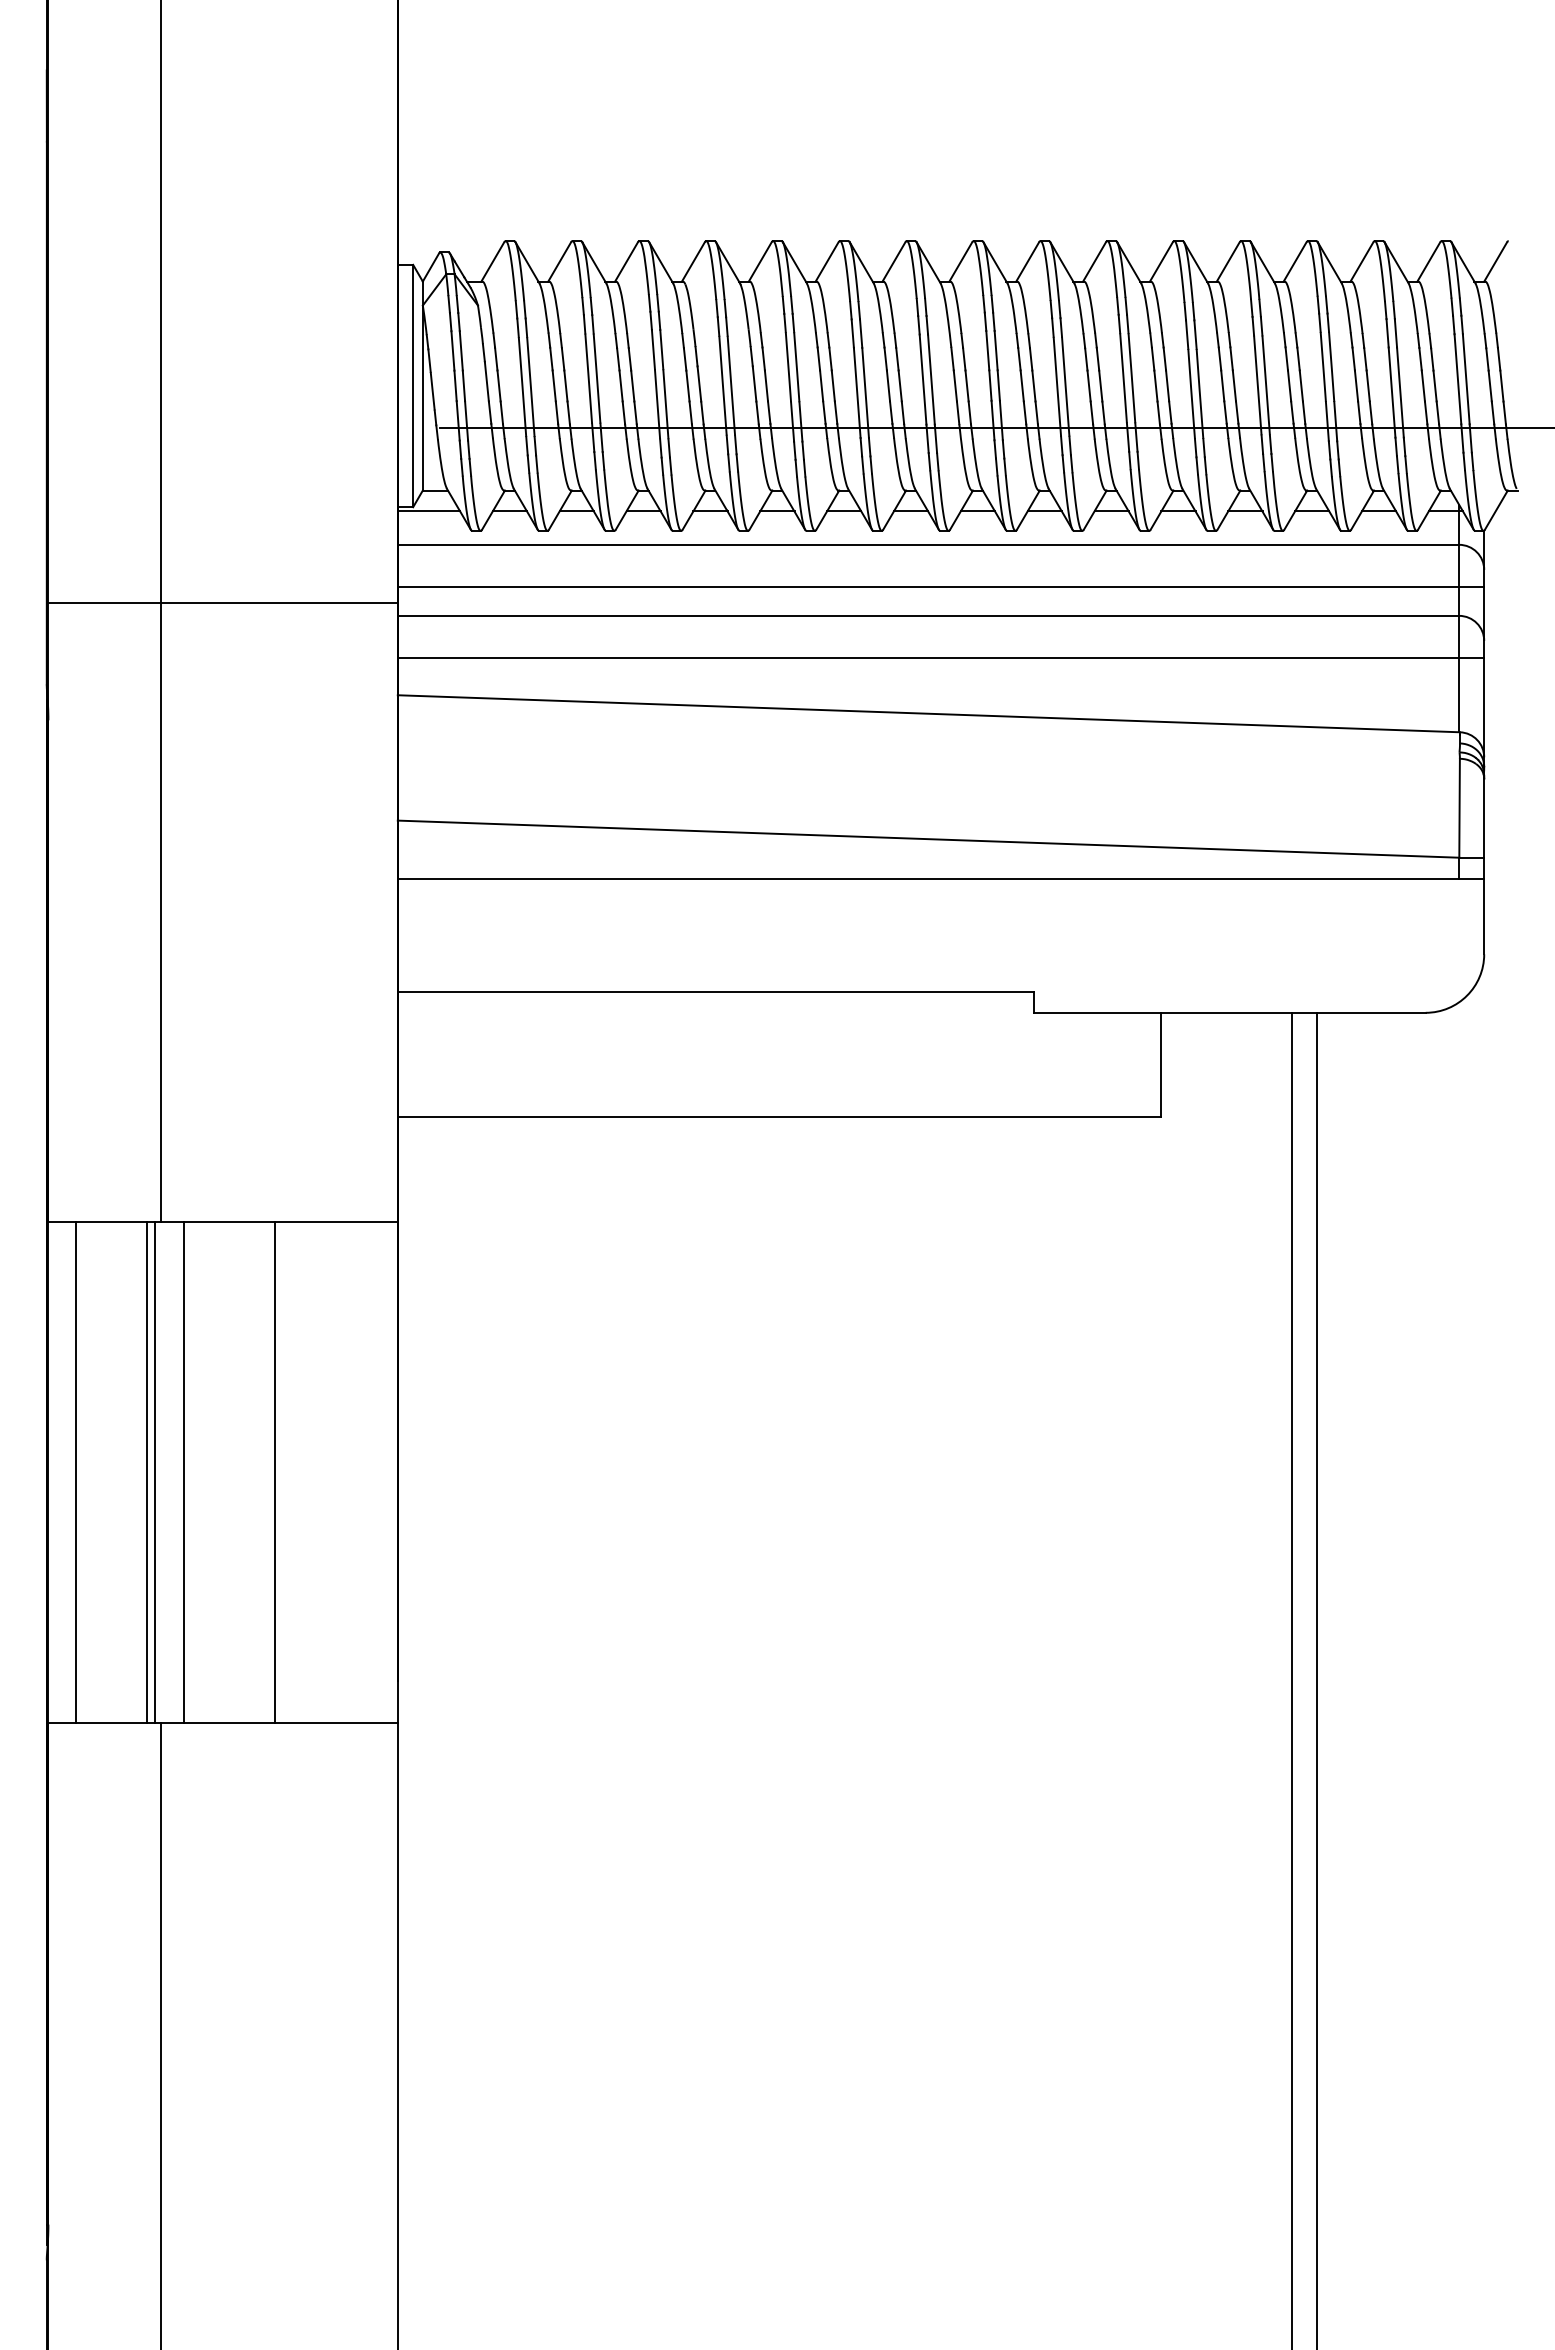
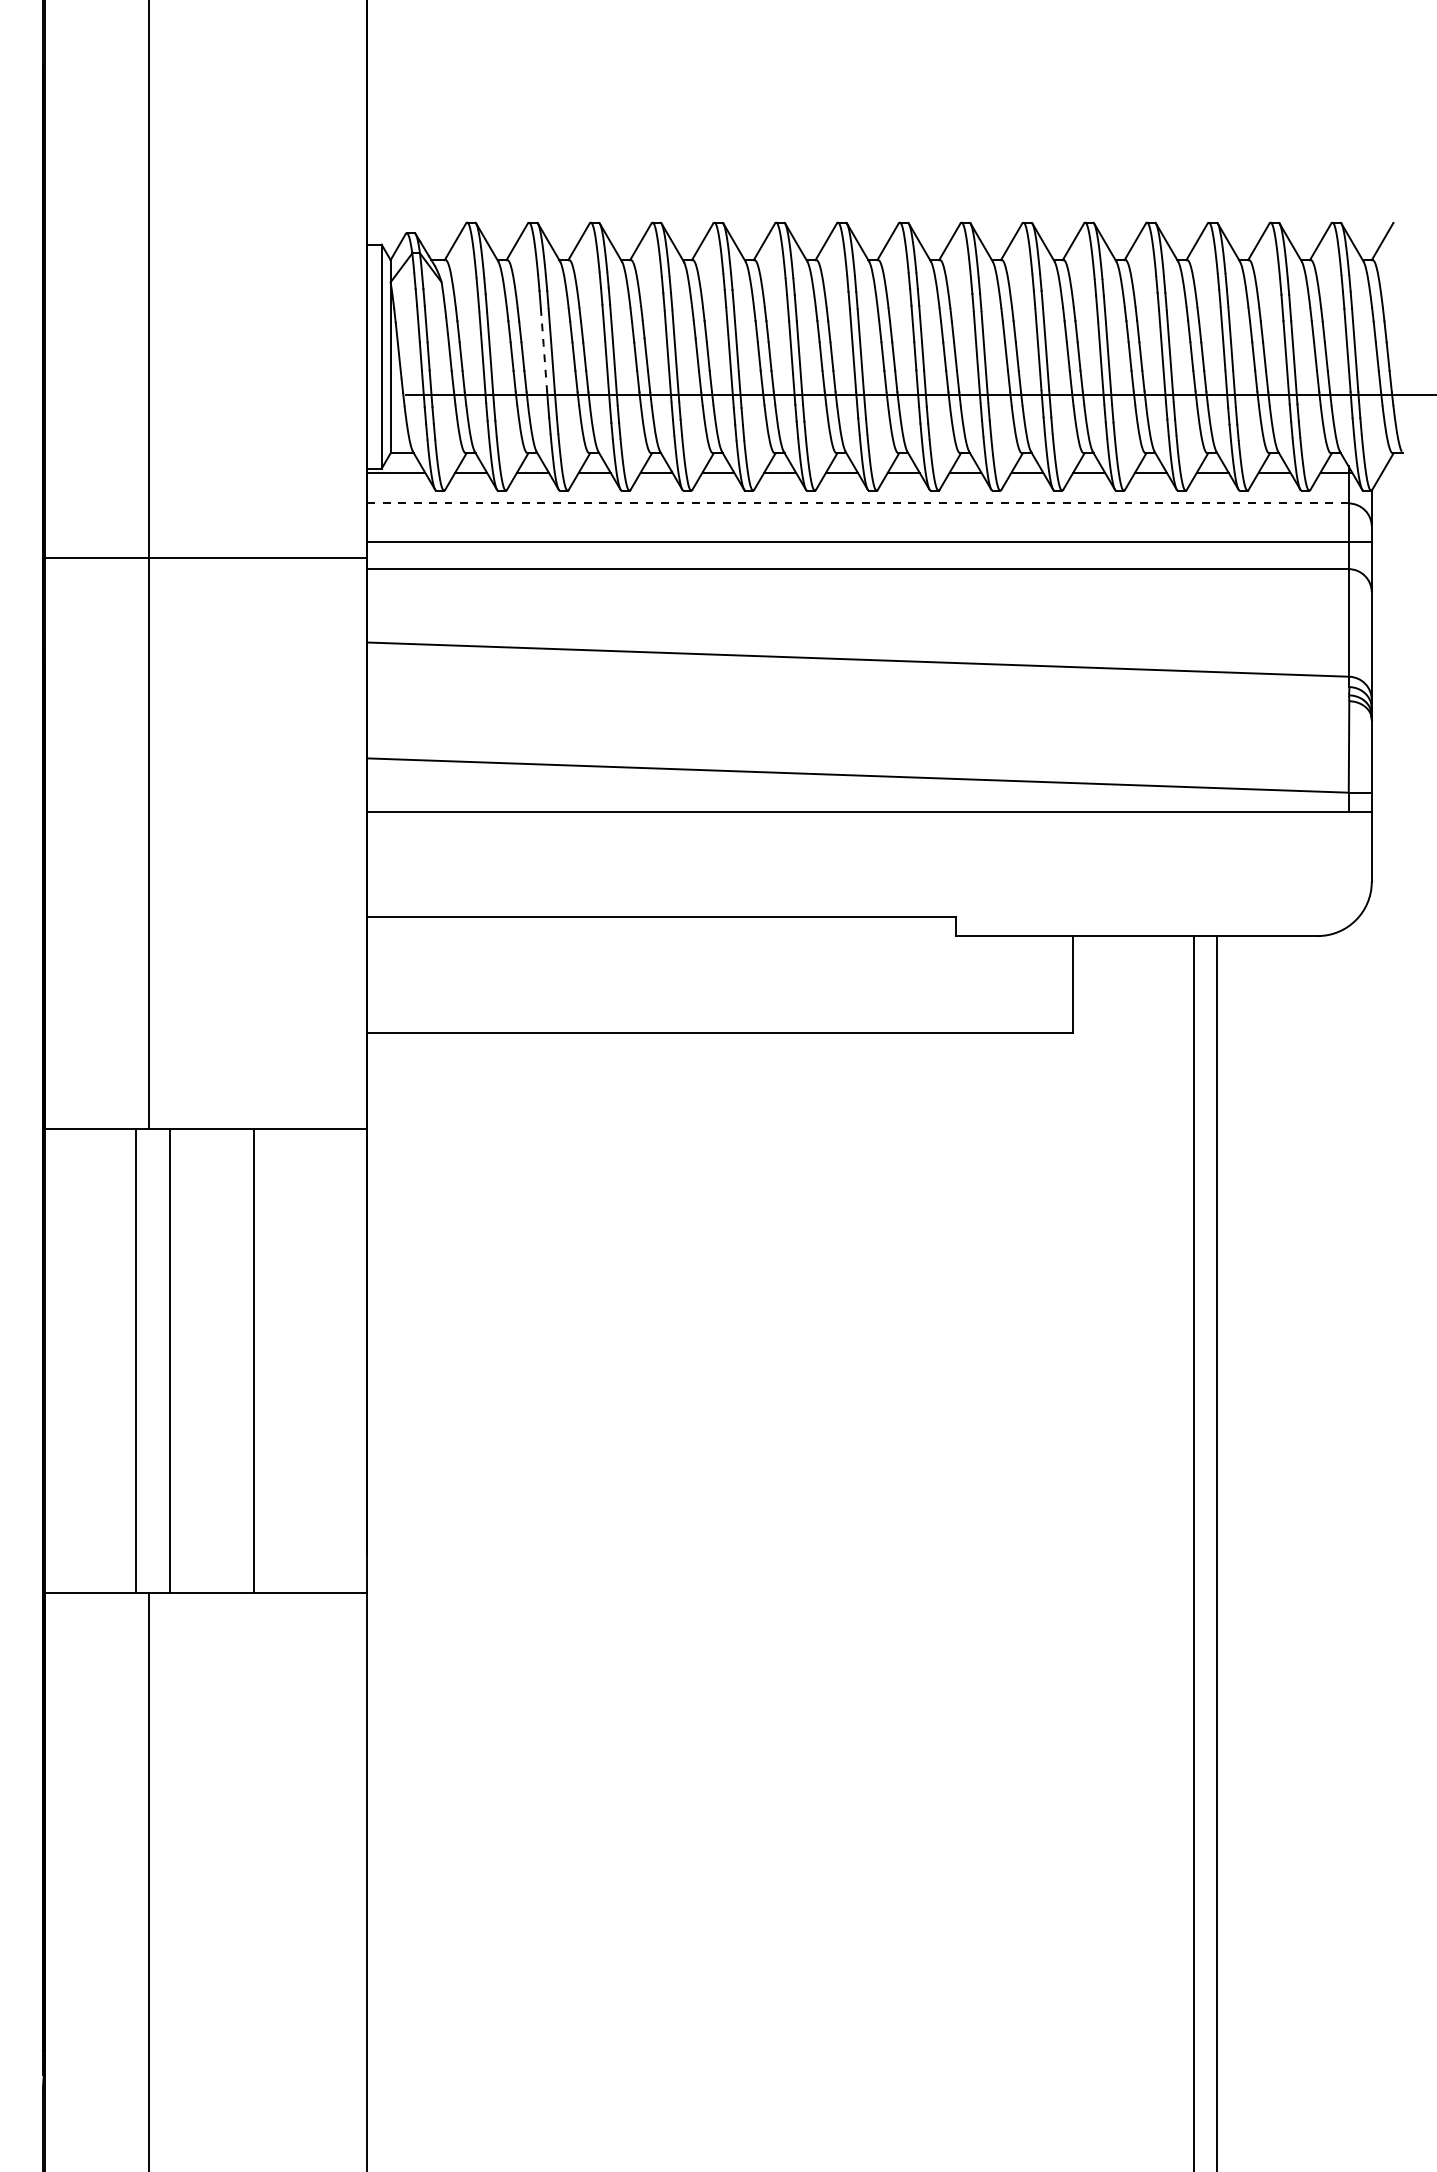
line: (588, 378) -> (543, 349), solid -> dashed
line: (928, 544) -> (858, 503), solid -> dashed
line: (940, 657) -> (869, 607), removed
line: (76, 1472) -> (70, 1361), removed
line: (154, 1472) -> (142, 1361), removed

